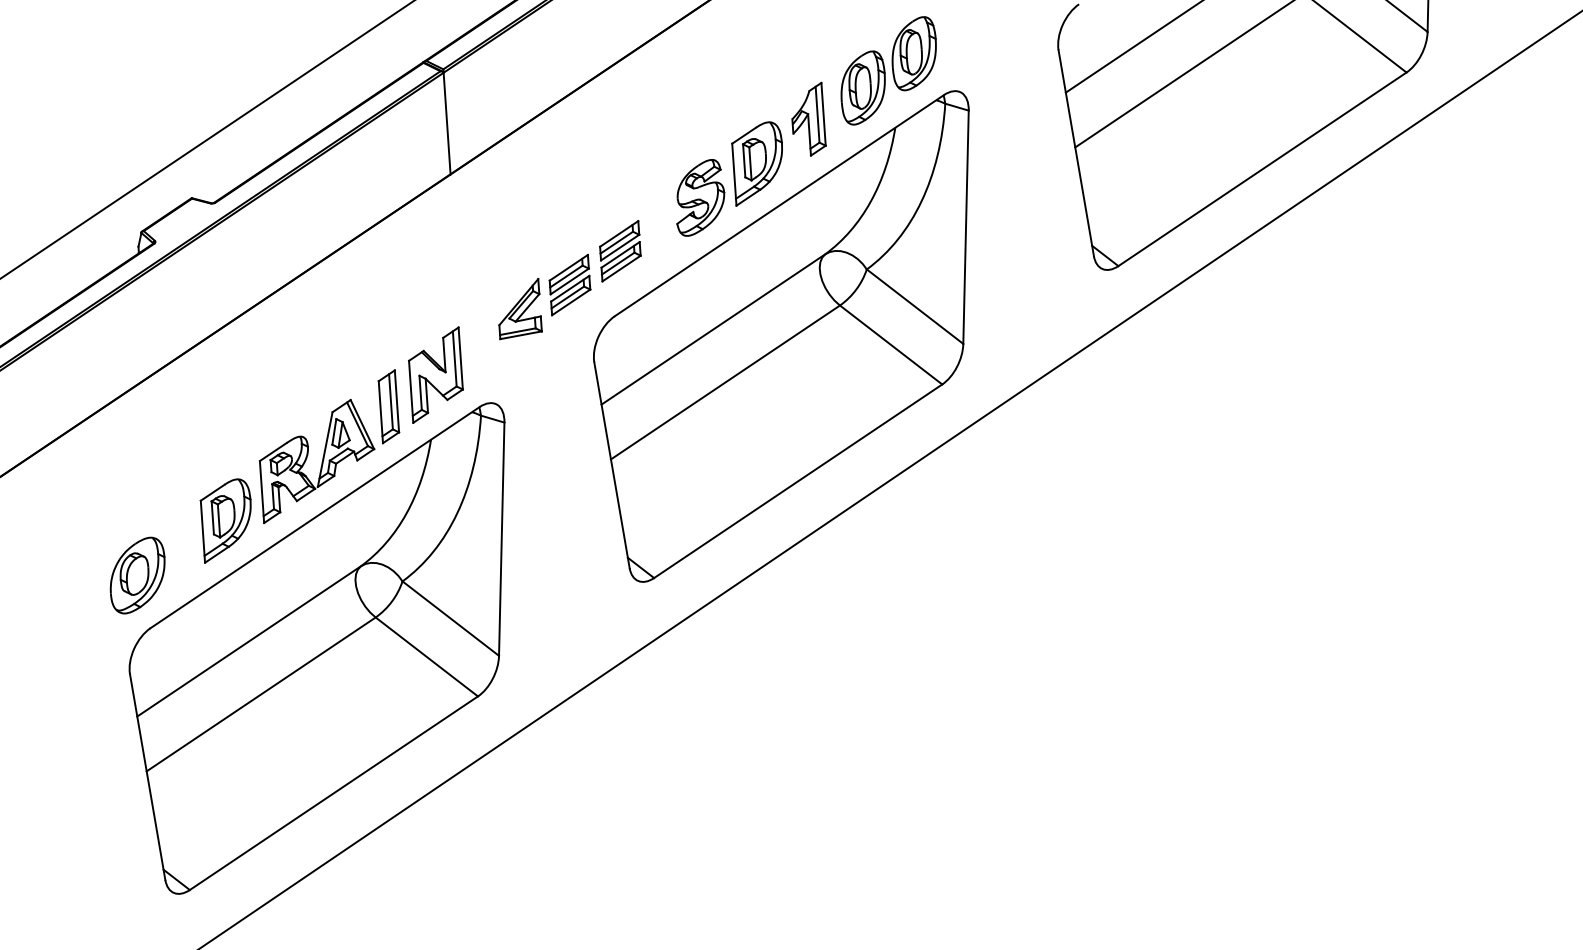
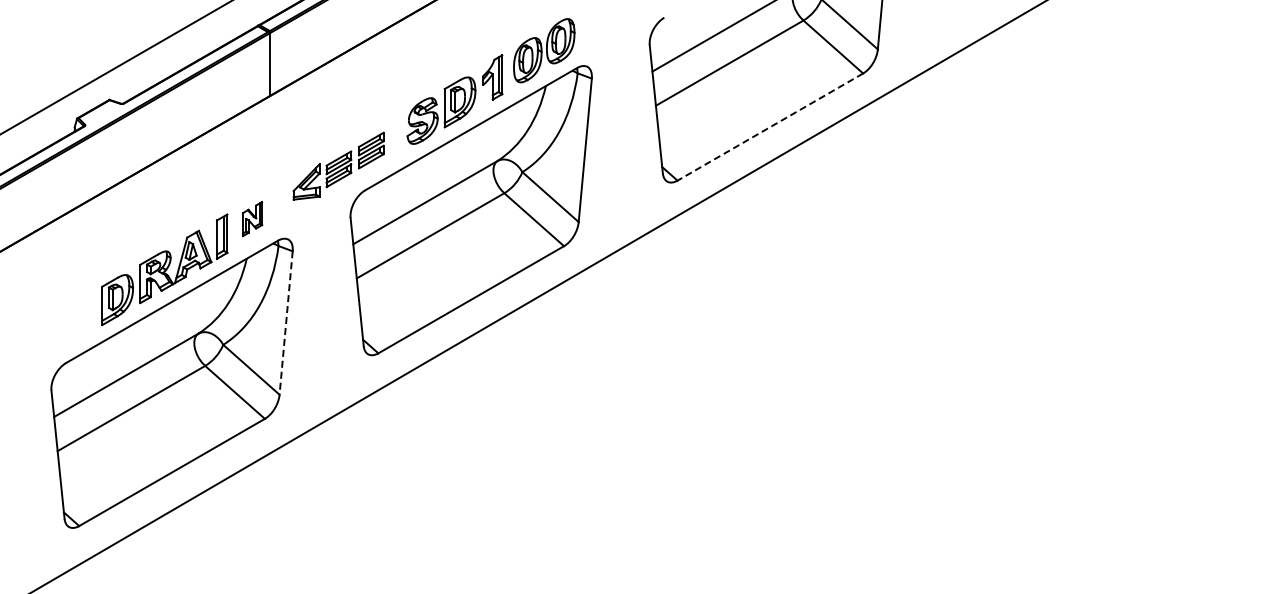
line: (1261, 170) -> (769, 127), solid -> dashed
part: (435, 374) -> (252, 218), size x0.6
line: (502, 539) -> (286, 323), solid -> dashed
part: (137, 574) -> (60, 329), removed

